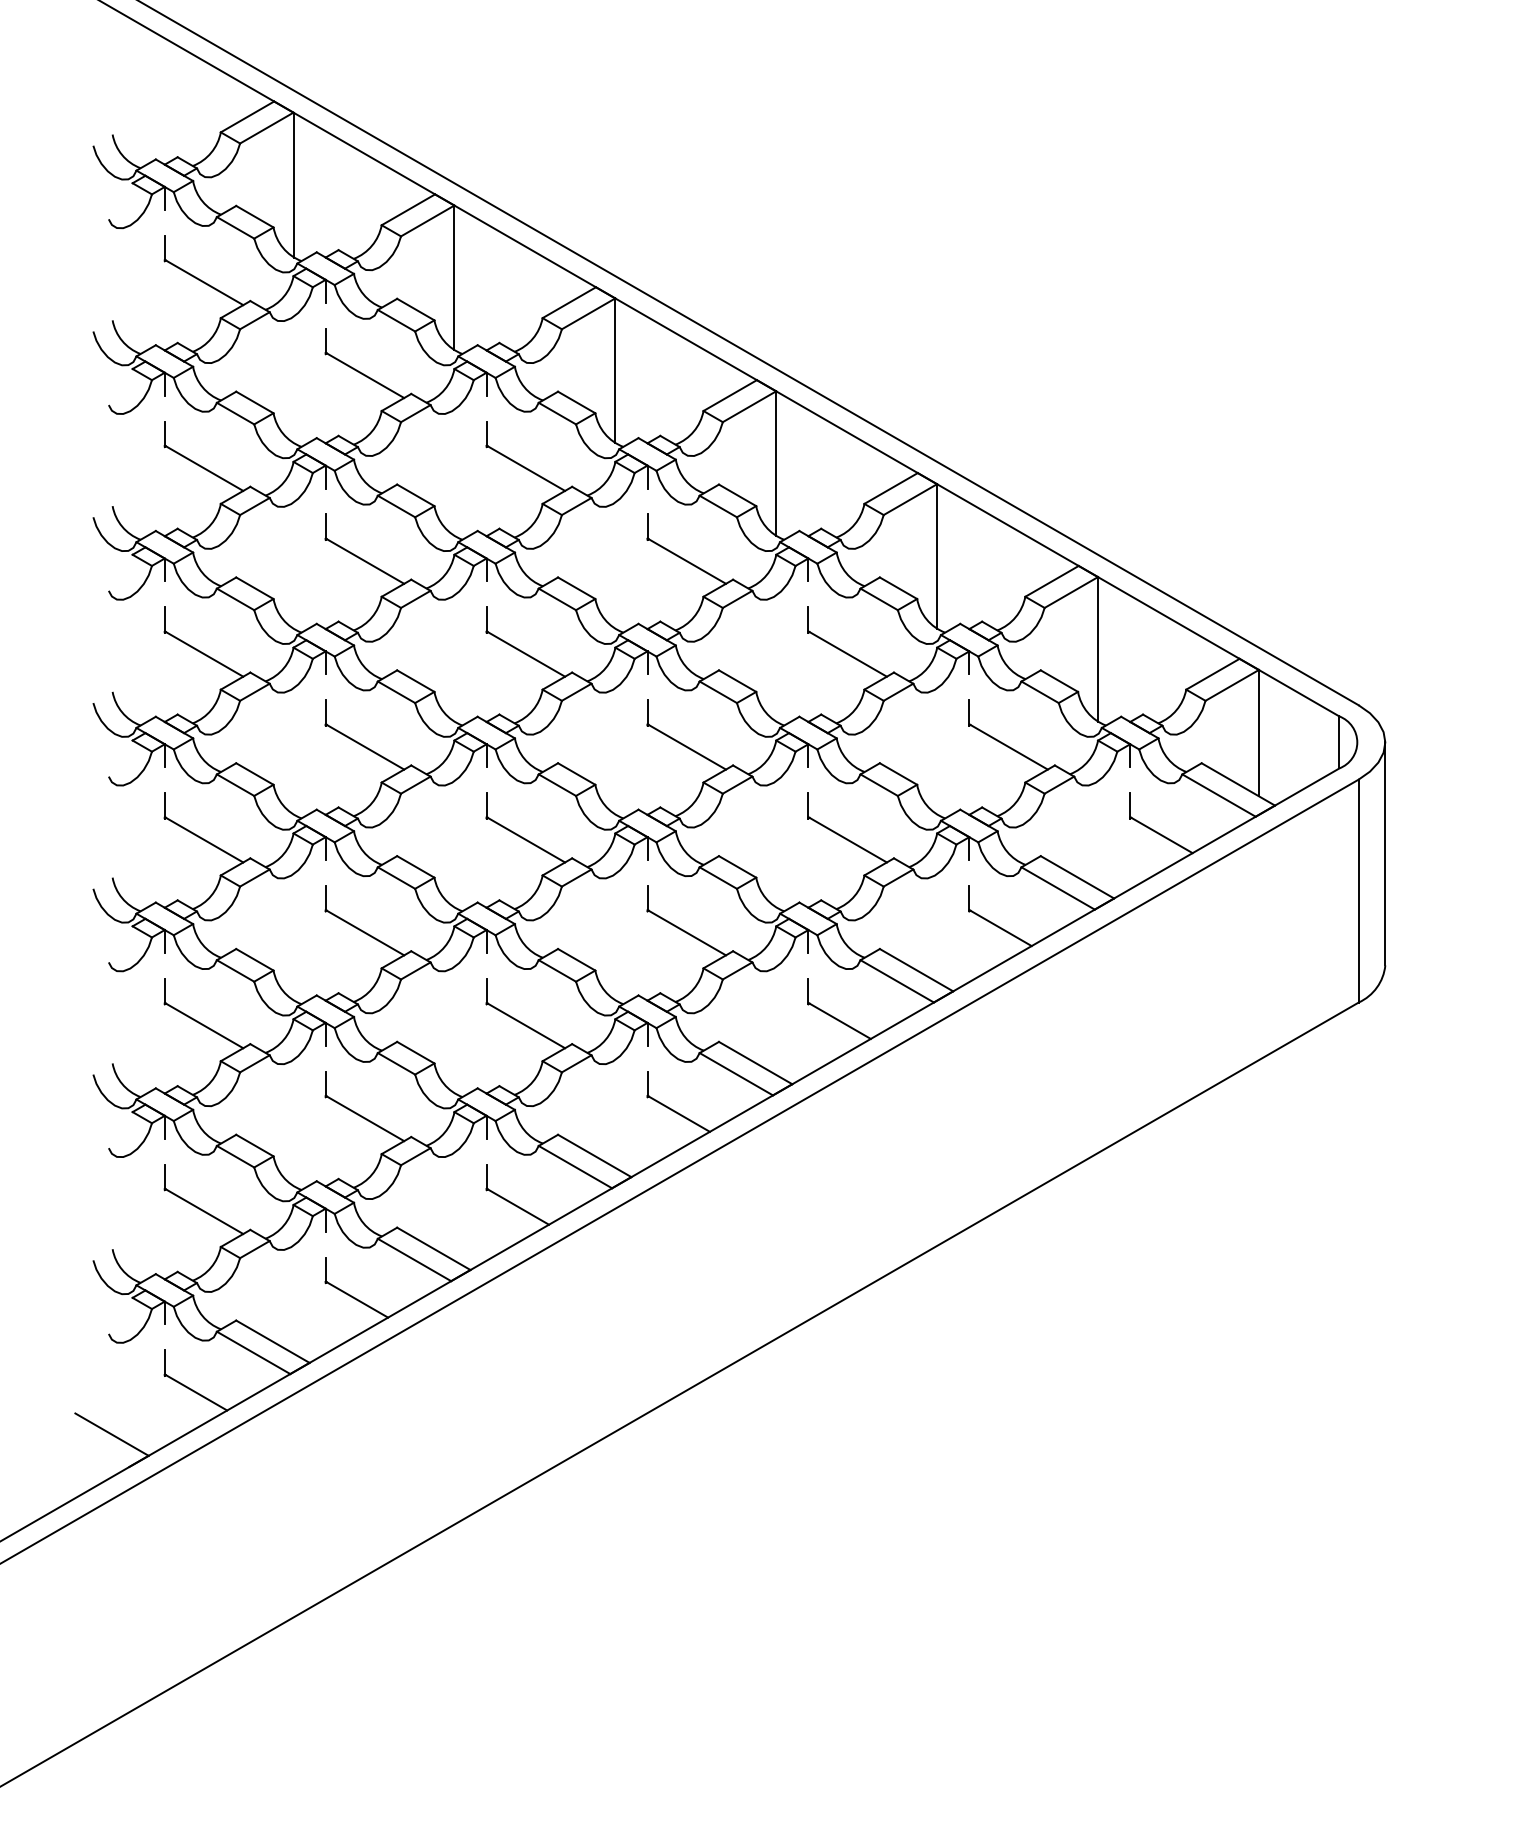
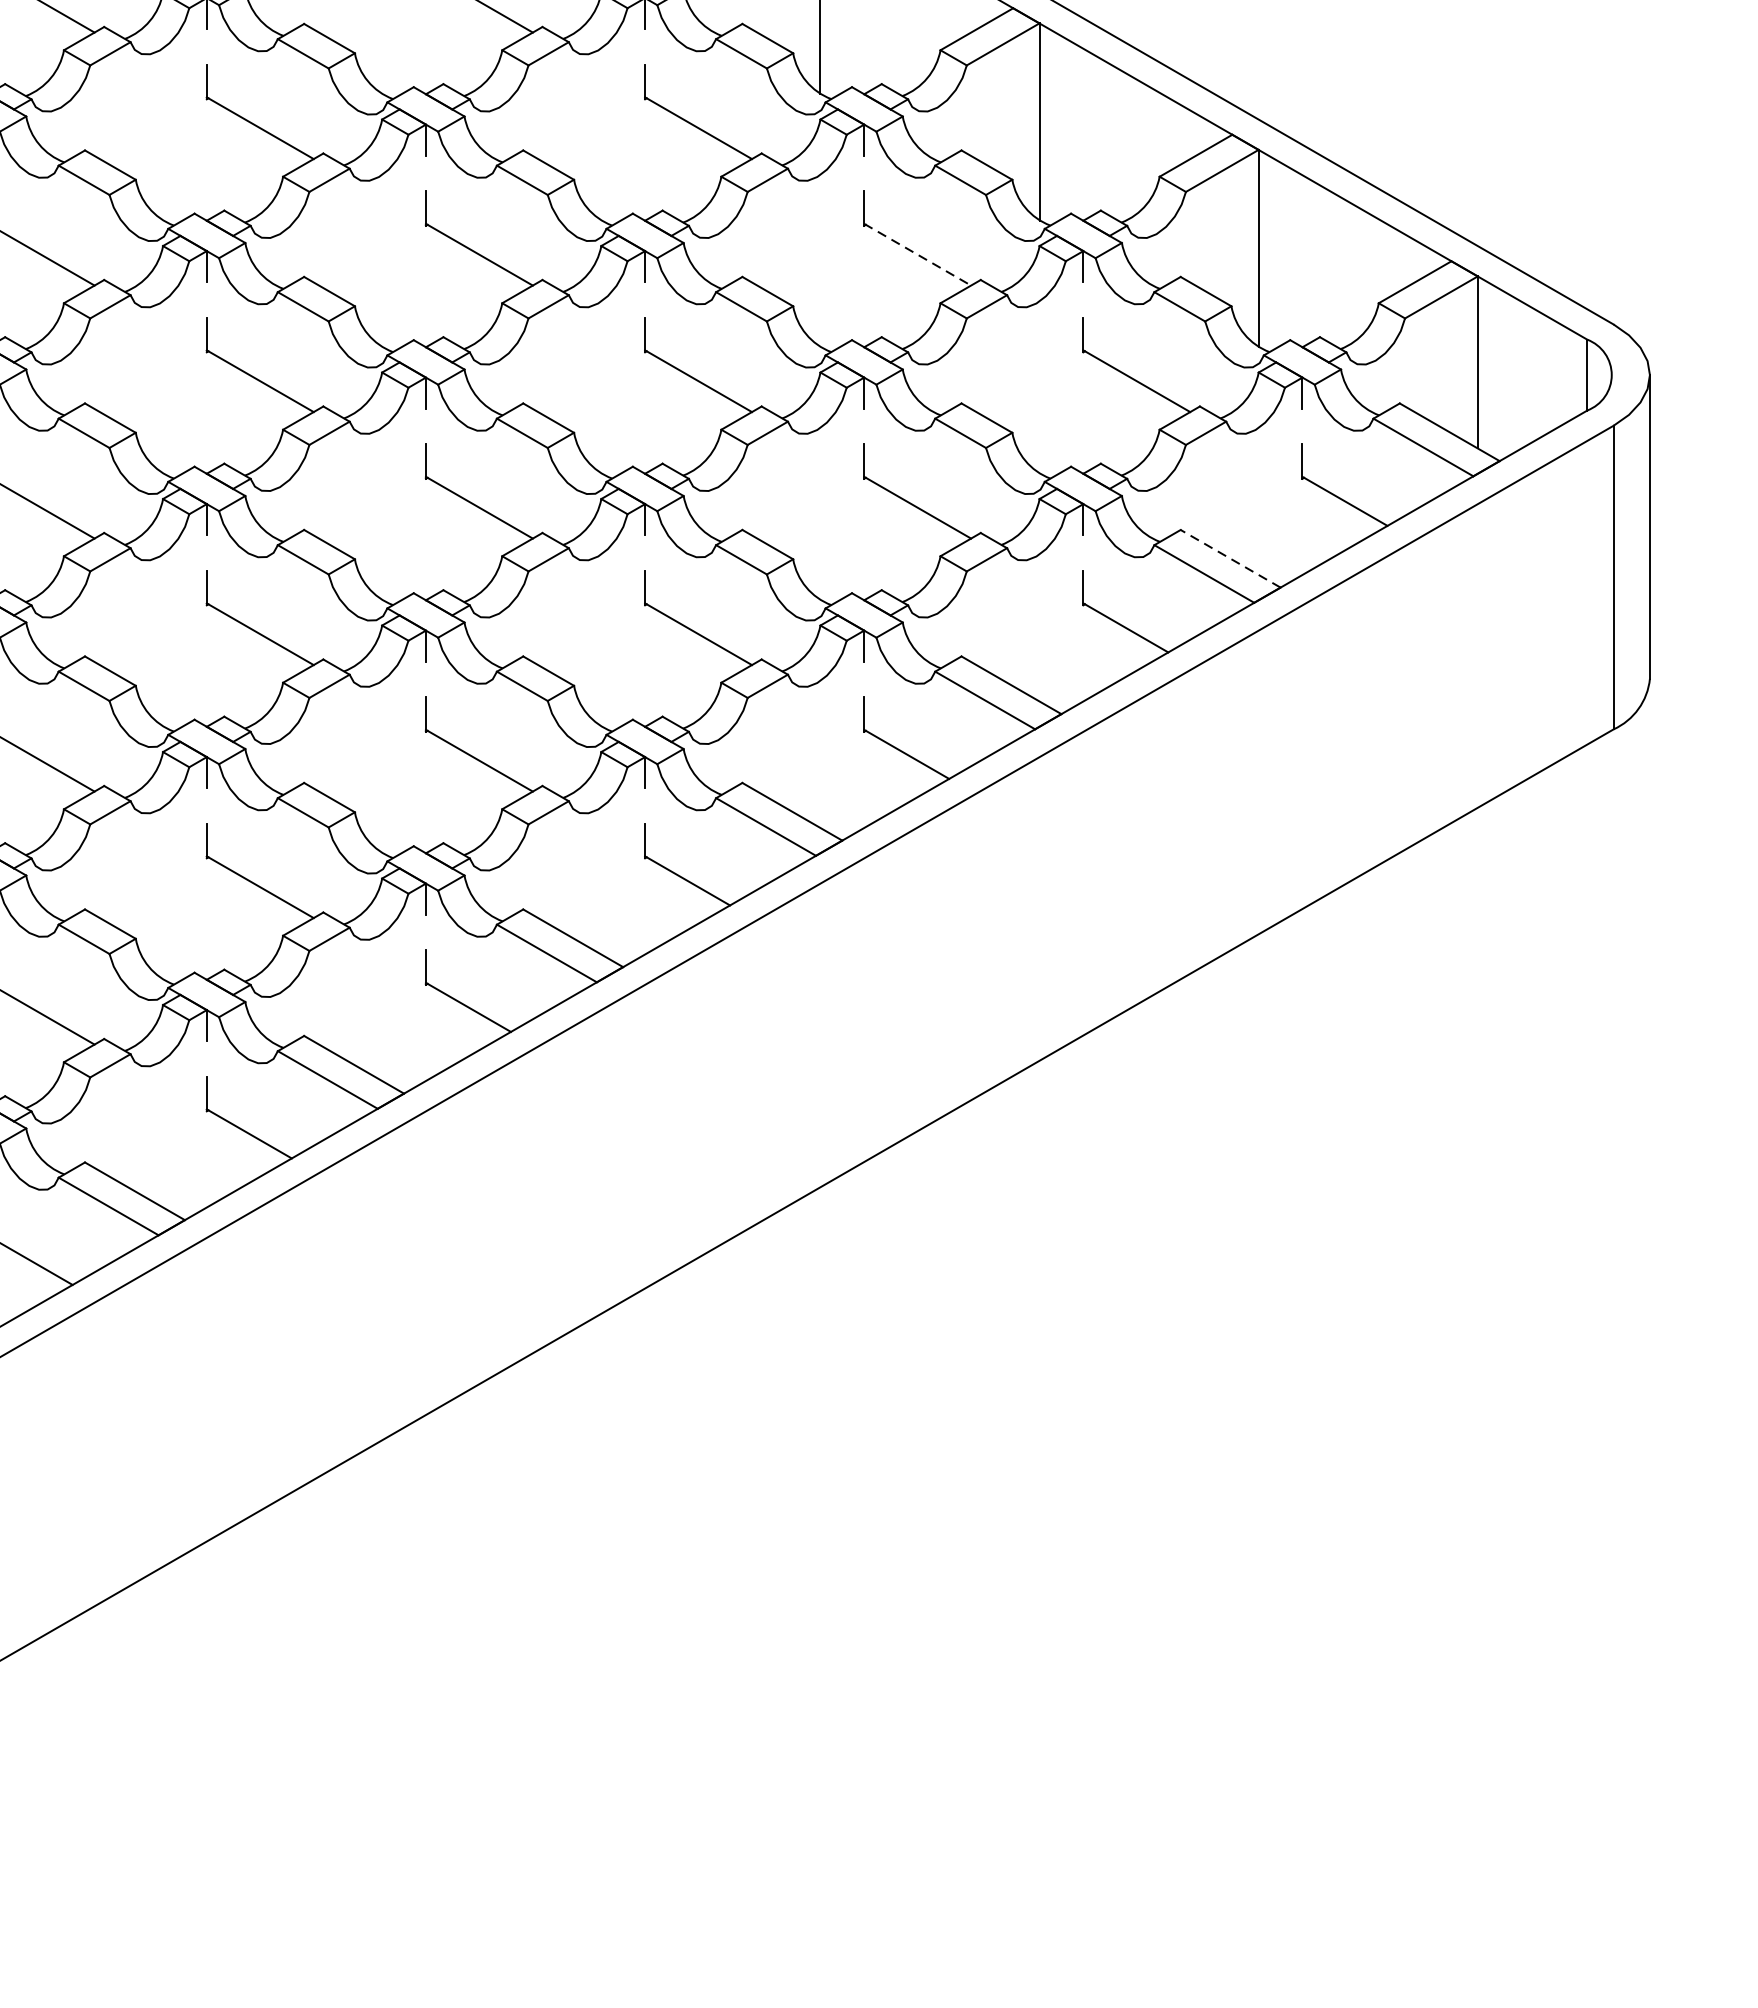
line: (848, 654) -> (918, 255), solid -> dashed
line: (1077, 877) -> (1230, 559), solid -> dashed

